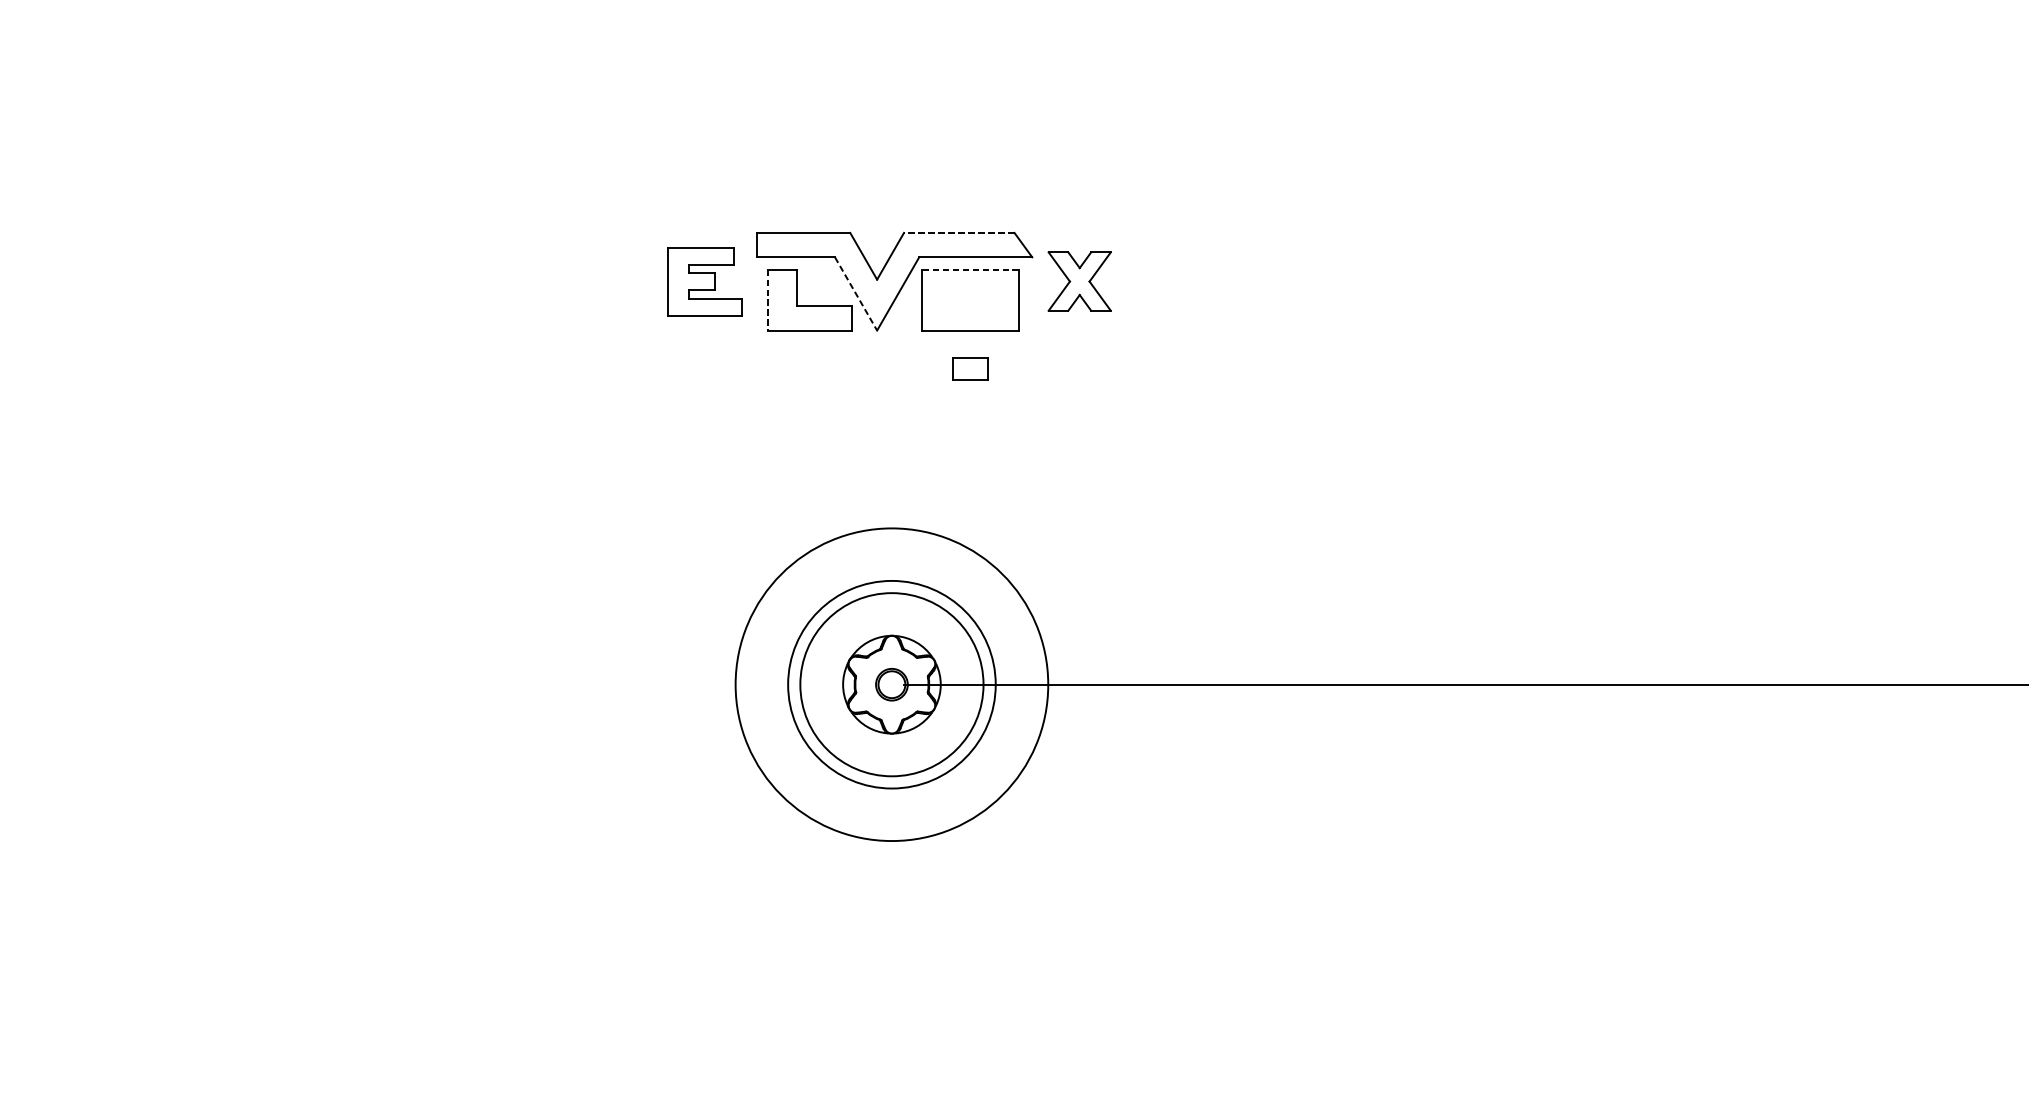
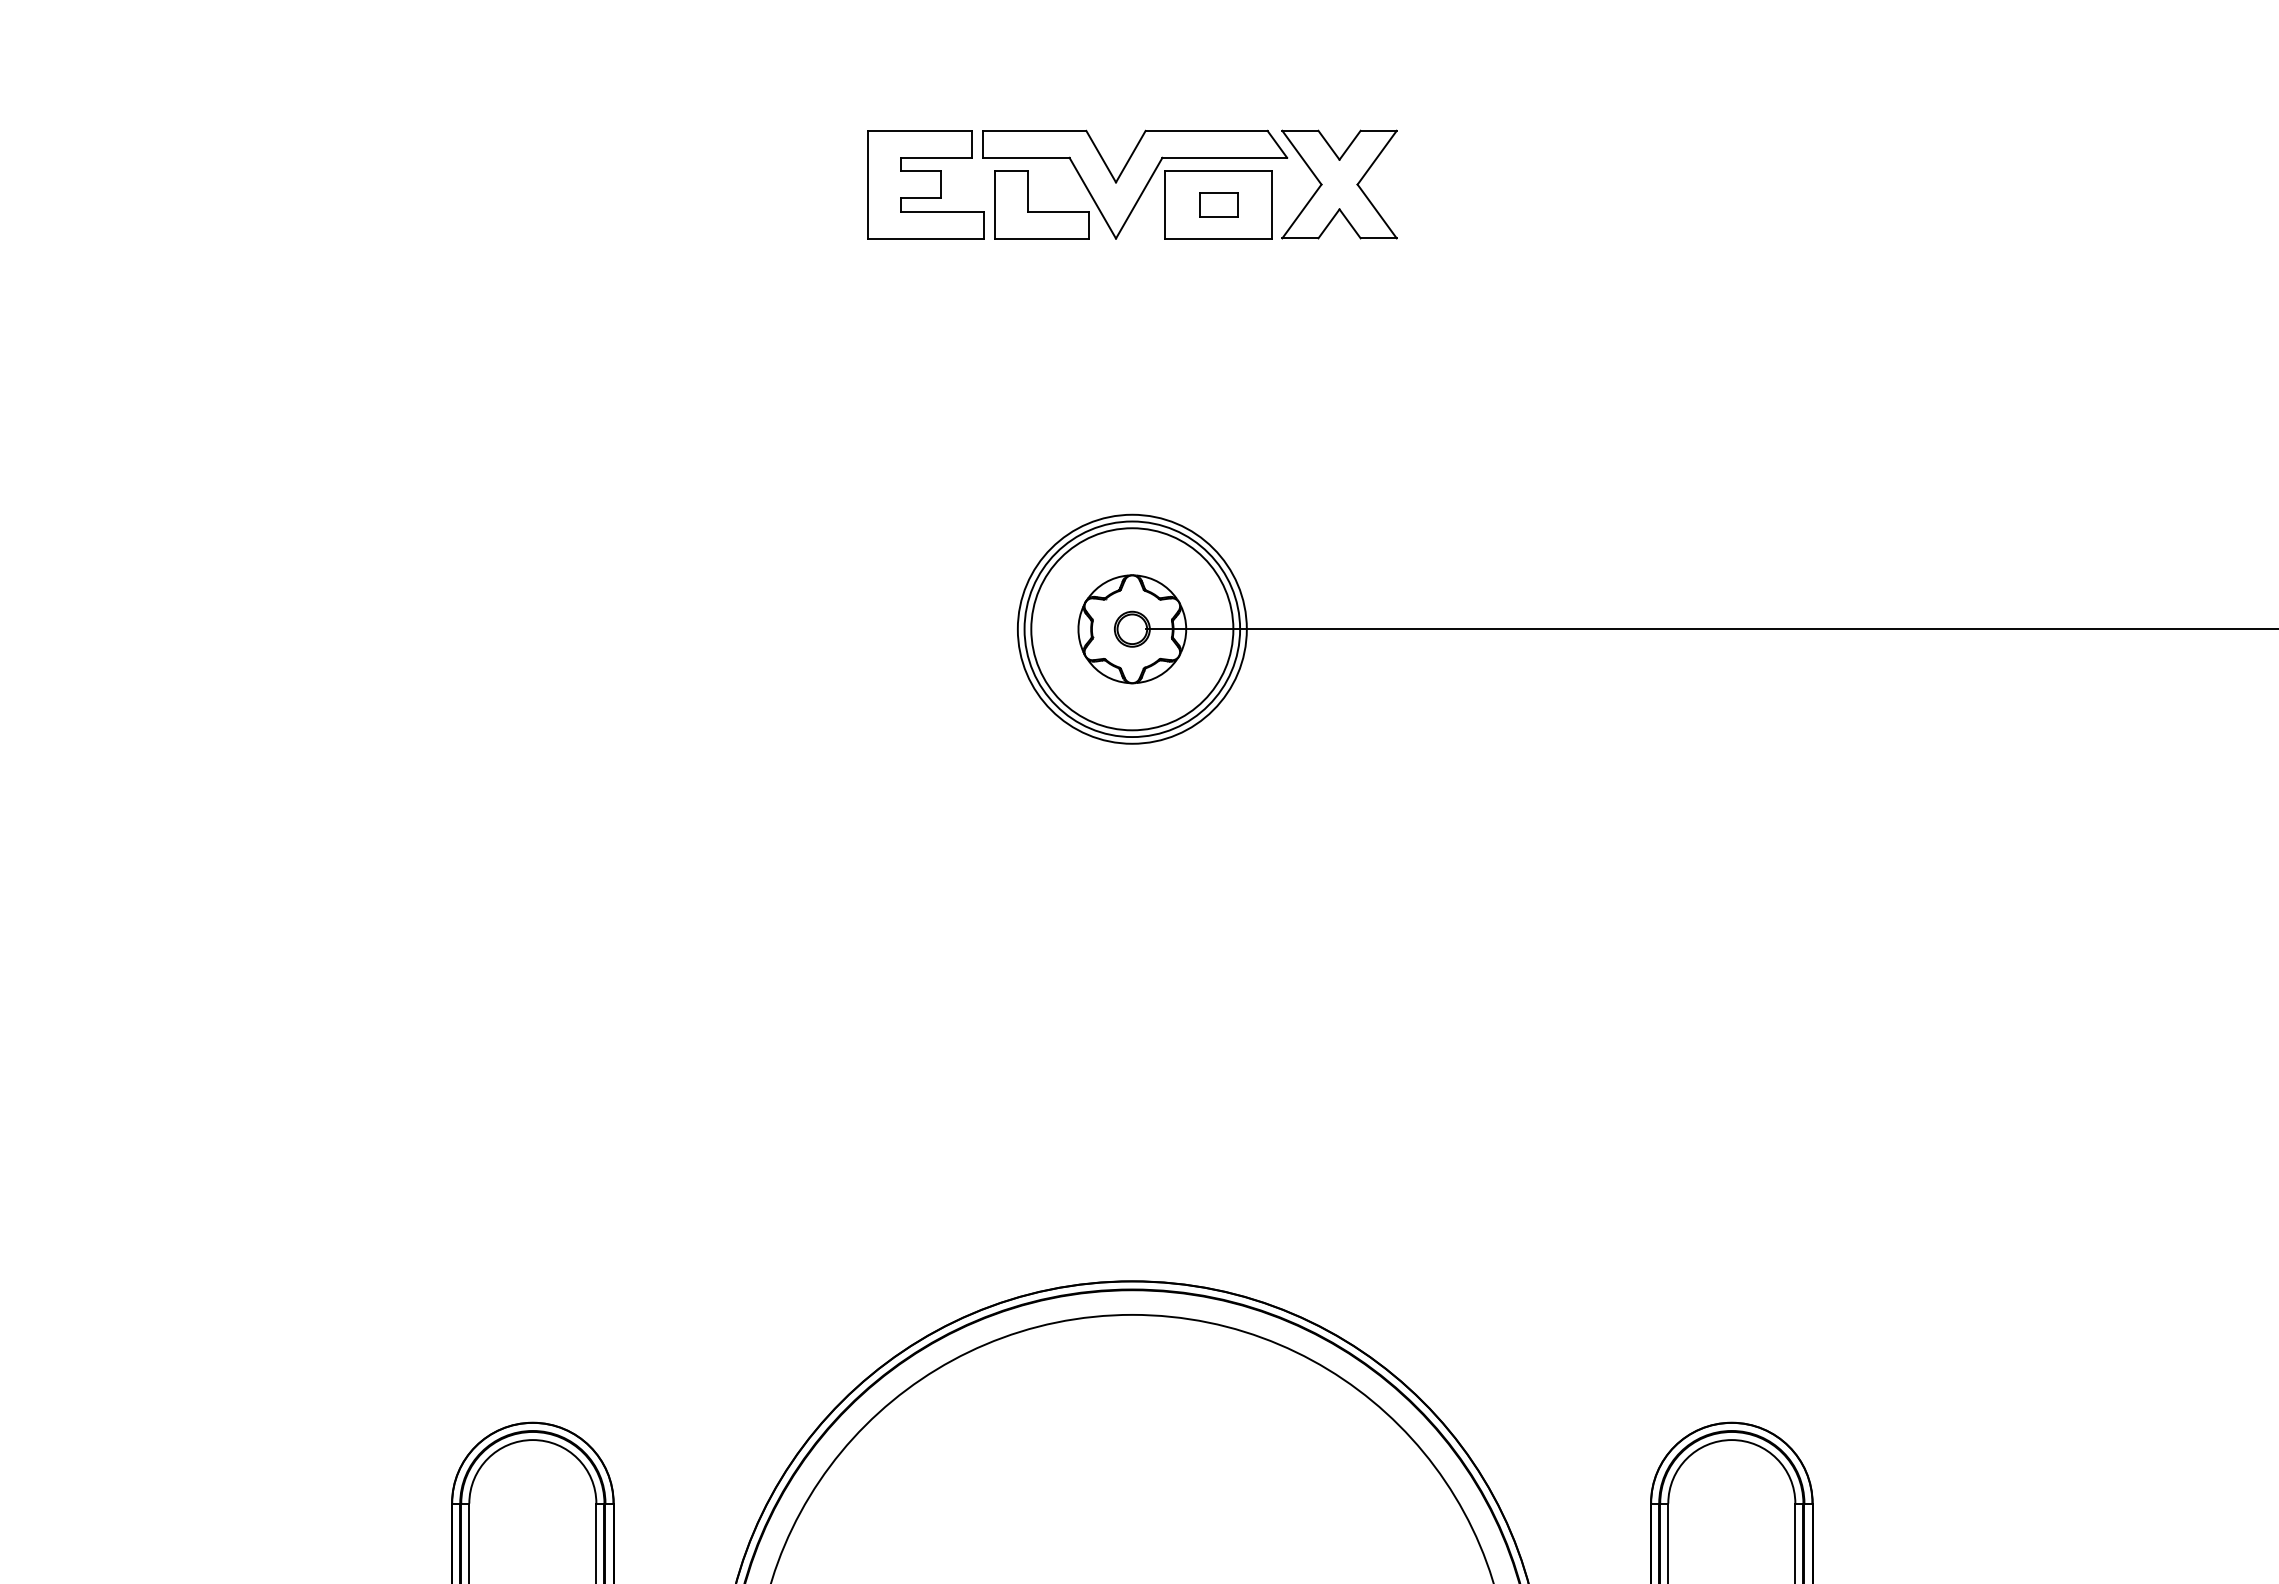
line: (959, 232) -> (1206, 130), dashed -> solid
line: (970, 269) -> (1218, 171), dashed -> solid
part: (704, 281) -> (925, 184), size x1.43
part: (1079, 281) -> (1339, 184), size x1.67
line: (855, 294) -> (1092, 198), dashed -> solid
line: (767, 299) -> (995, 204), dashed -> solid
part: (970, 368) -> (1218, 204), moved
circle: (892, 684) -> (1132, 629), size x0.62

